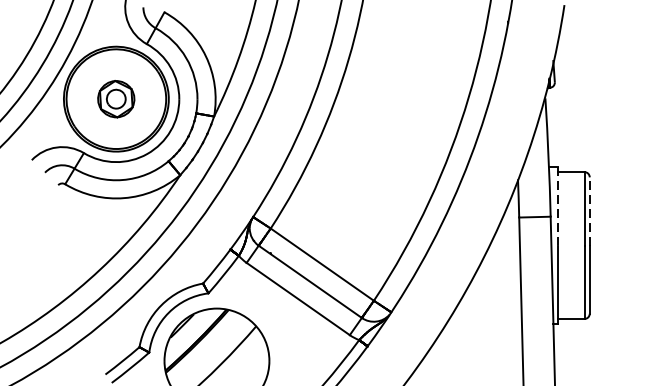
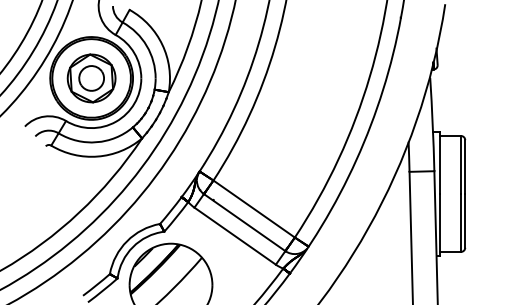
part: (116, 99) -> (91, 78), size x1.67
line: (558, 206) -> (440, 163), dashed -> solid
line: (590, 212) -> (465, 167), dashed -> solid

